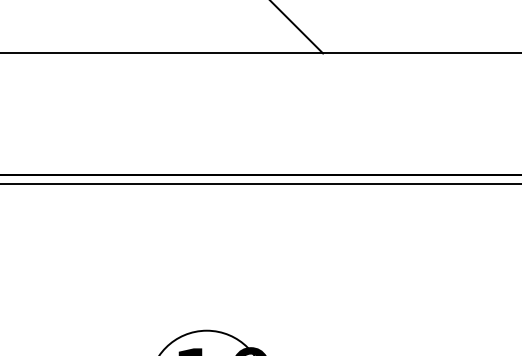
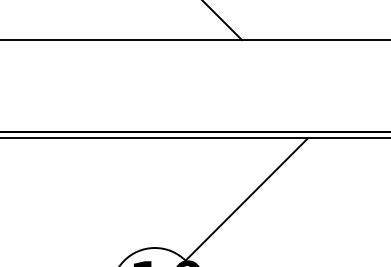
line: (329, 266) -> (246, 199), added

